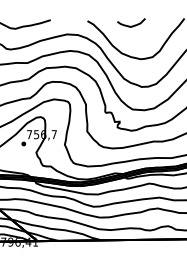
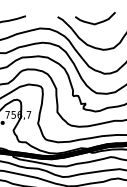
part: (131, 22) -> (95, 18), size x1.67

